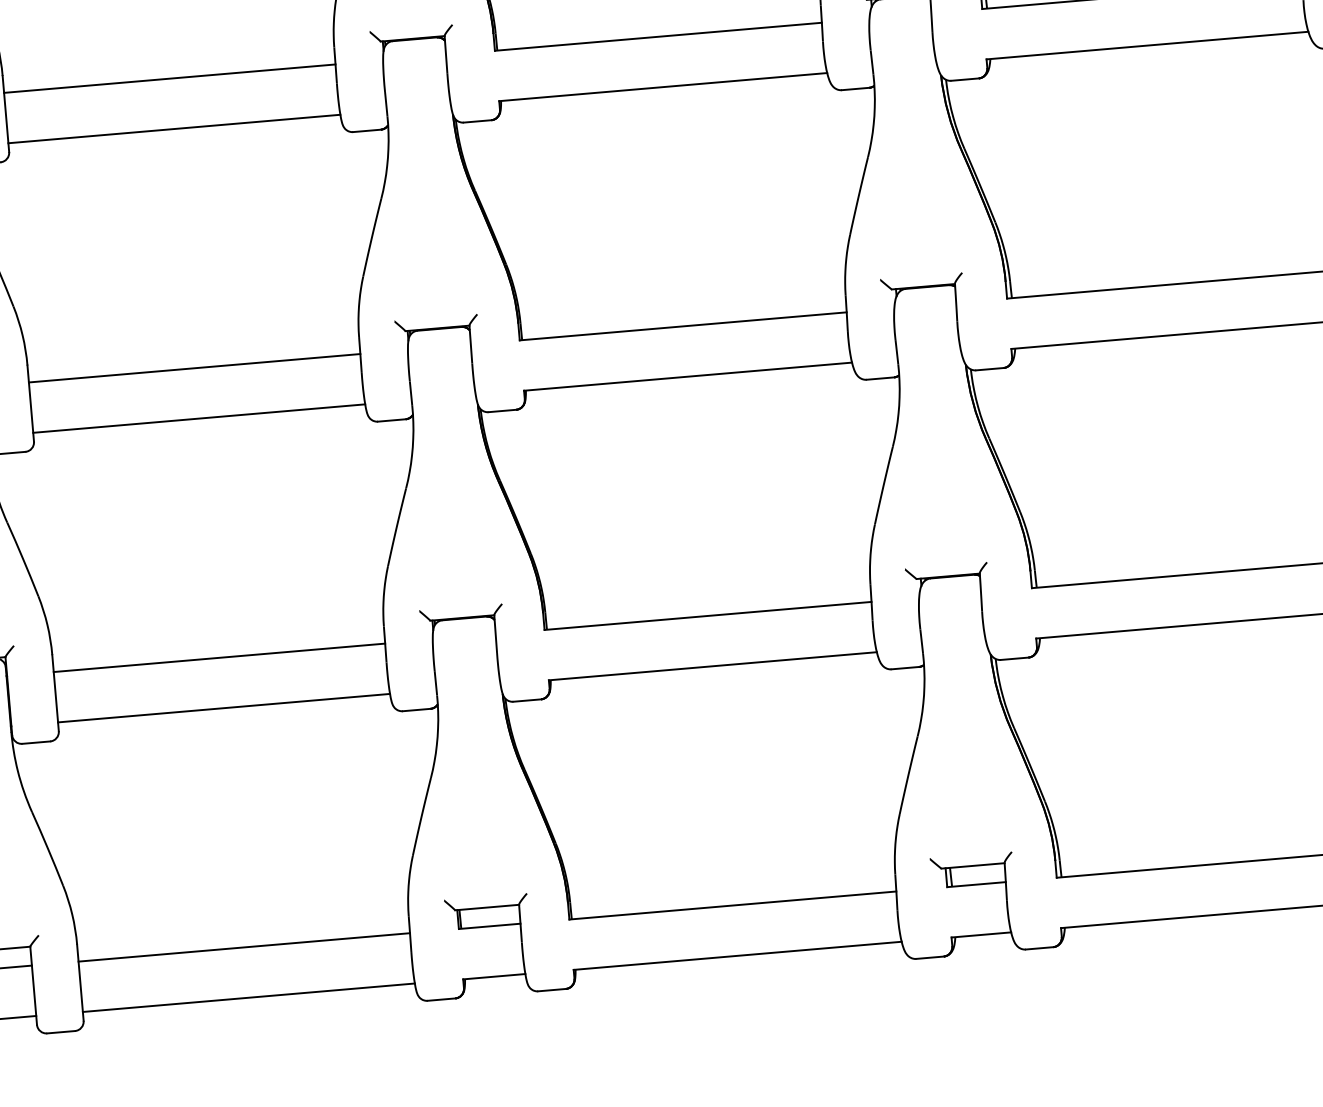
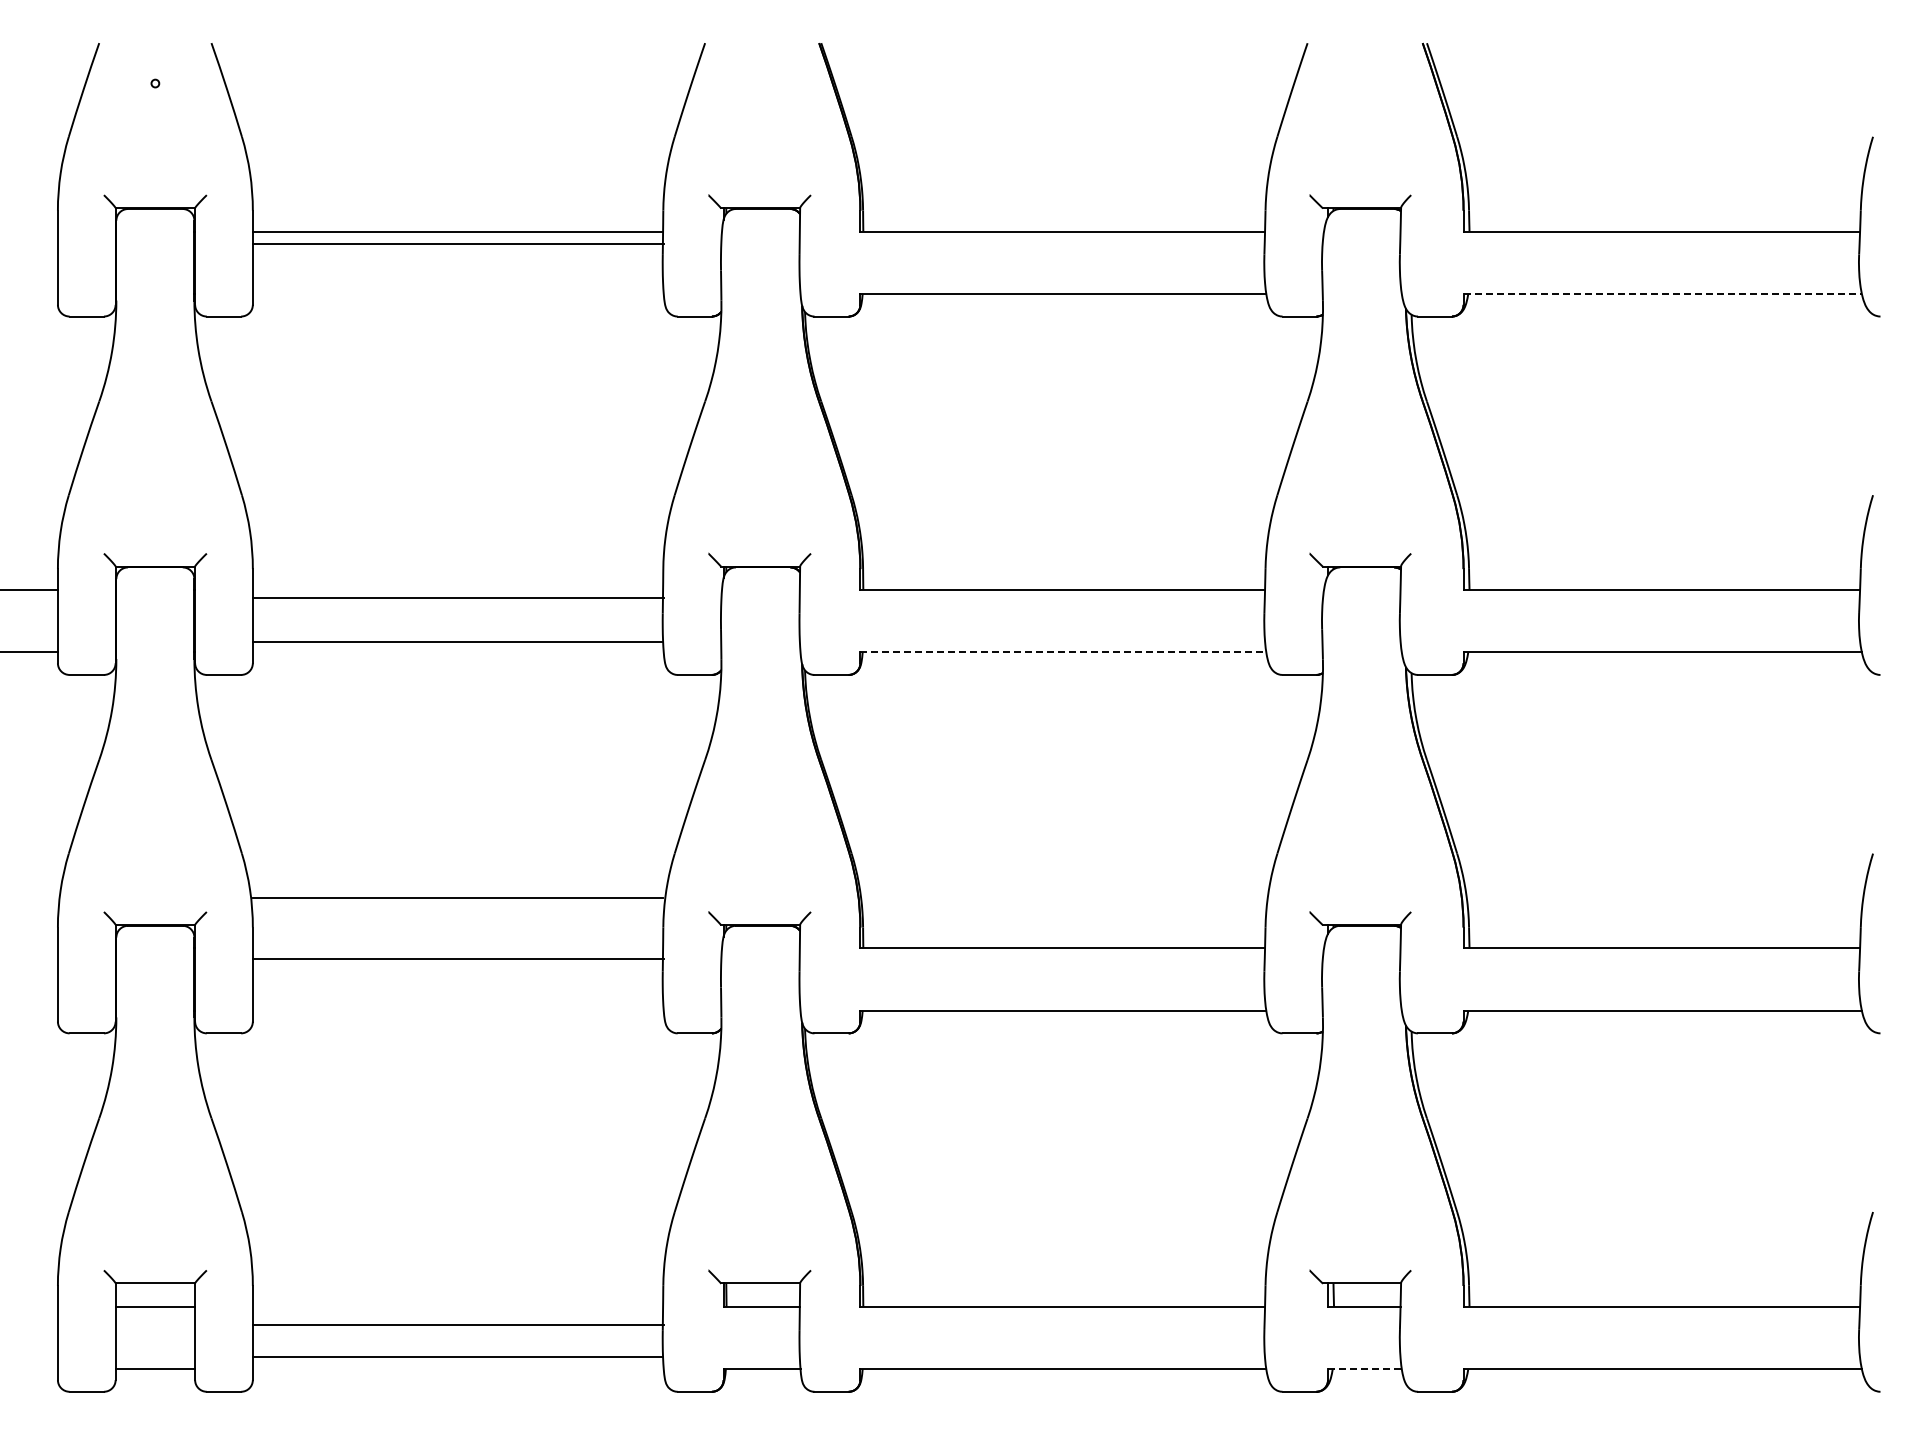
line: (1148, 45) -> (1663, 293), solid -> dashed
line: (173, 128) -> (457, 243), moved
line: (194, 368) -> (457, 642), moved
line: (688, 376) -> (1063, 652), solid -> dashed
line: (198, 418) -> (457, 598), moved
line: (219, 657) -> (457, 898), moved
line: (223, 708) -> (457, 958), moved
line: (981, 935) -> (1364, 1369), solid -> dashed
line: (243, 947) -> (457, 1356), moved
line: (248, 998) -> (457, 1325), moved

